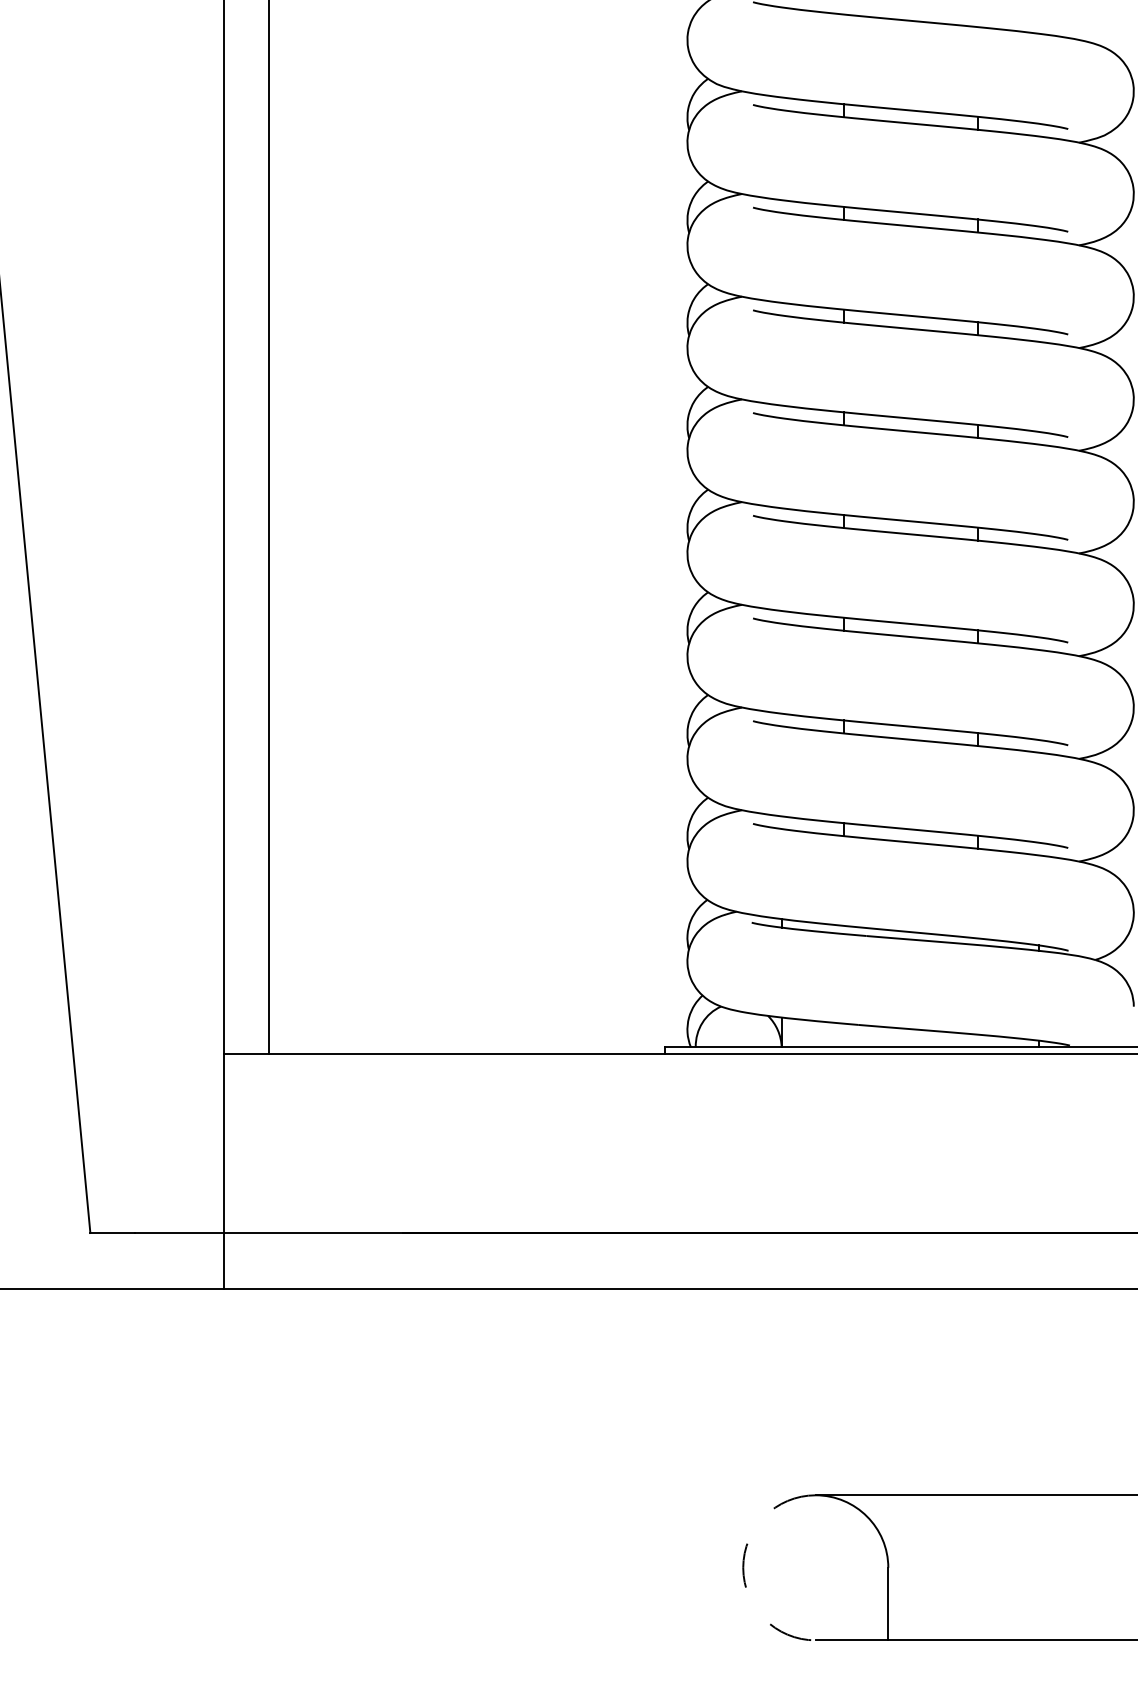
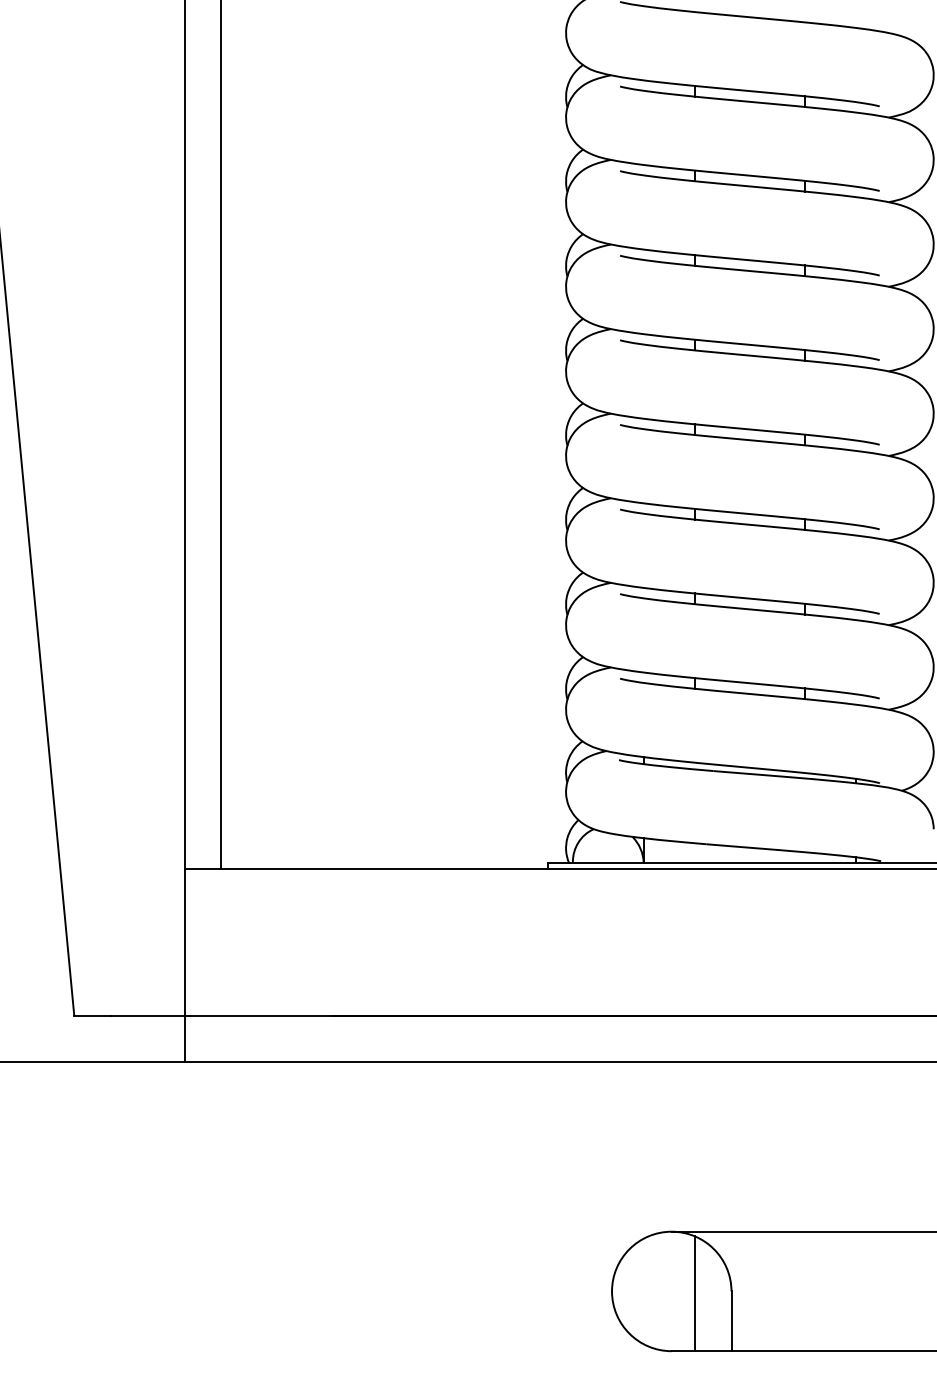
arc: (743, 1567) -> (612, 1291), dashed -> solid
line: (843, 1570) -> (694, 1293), added

